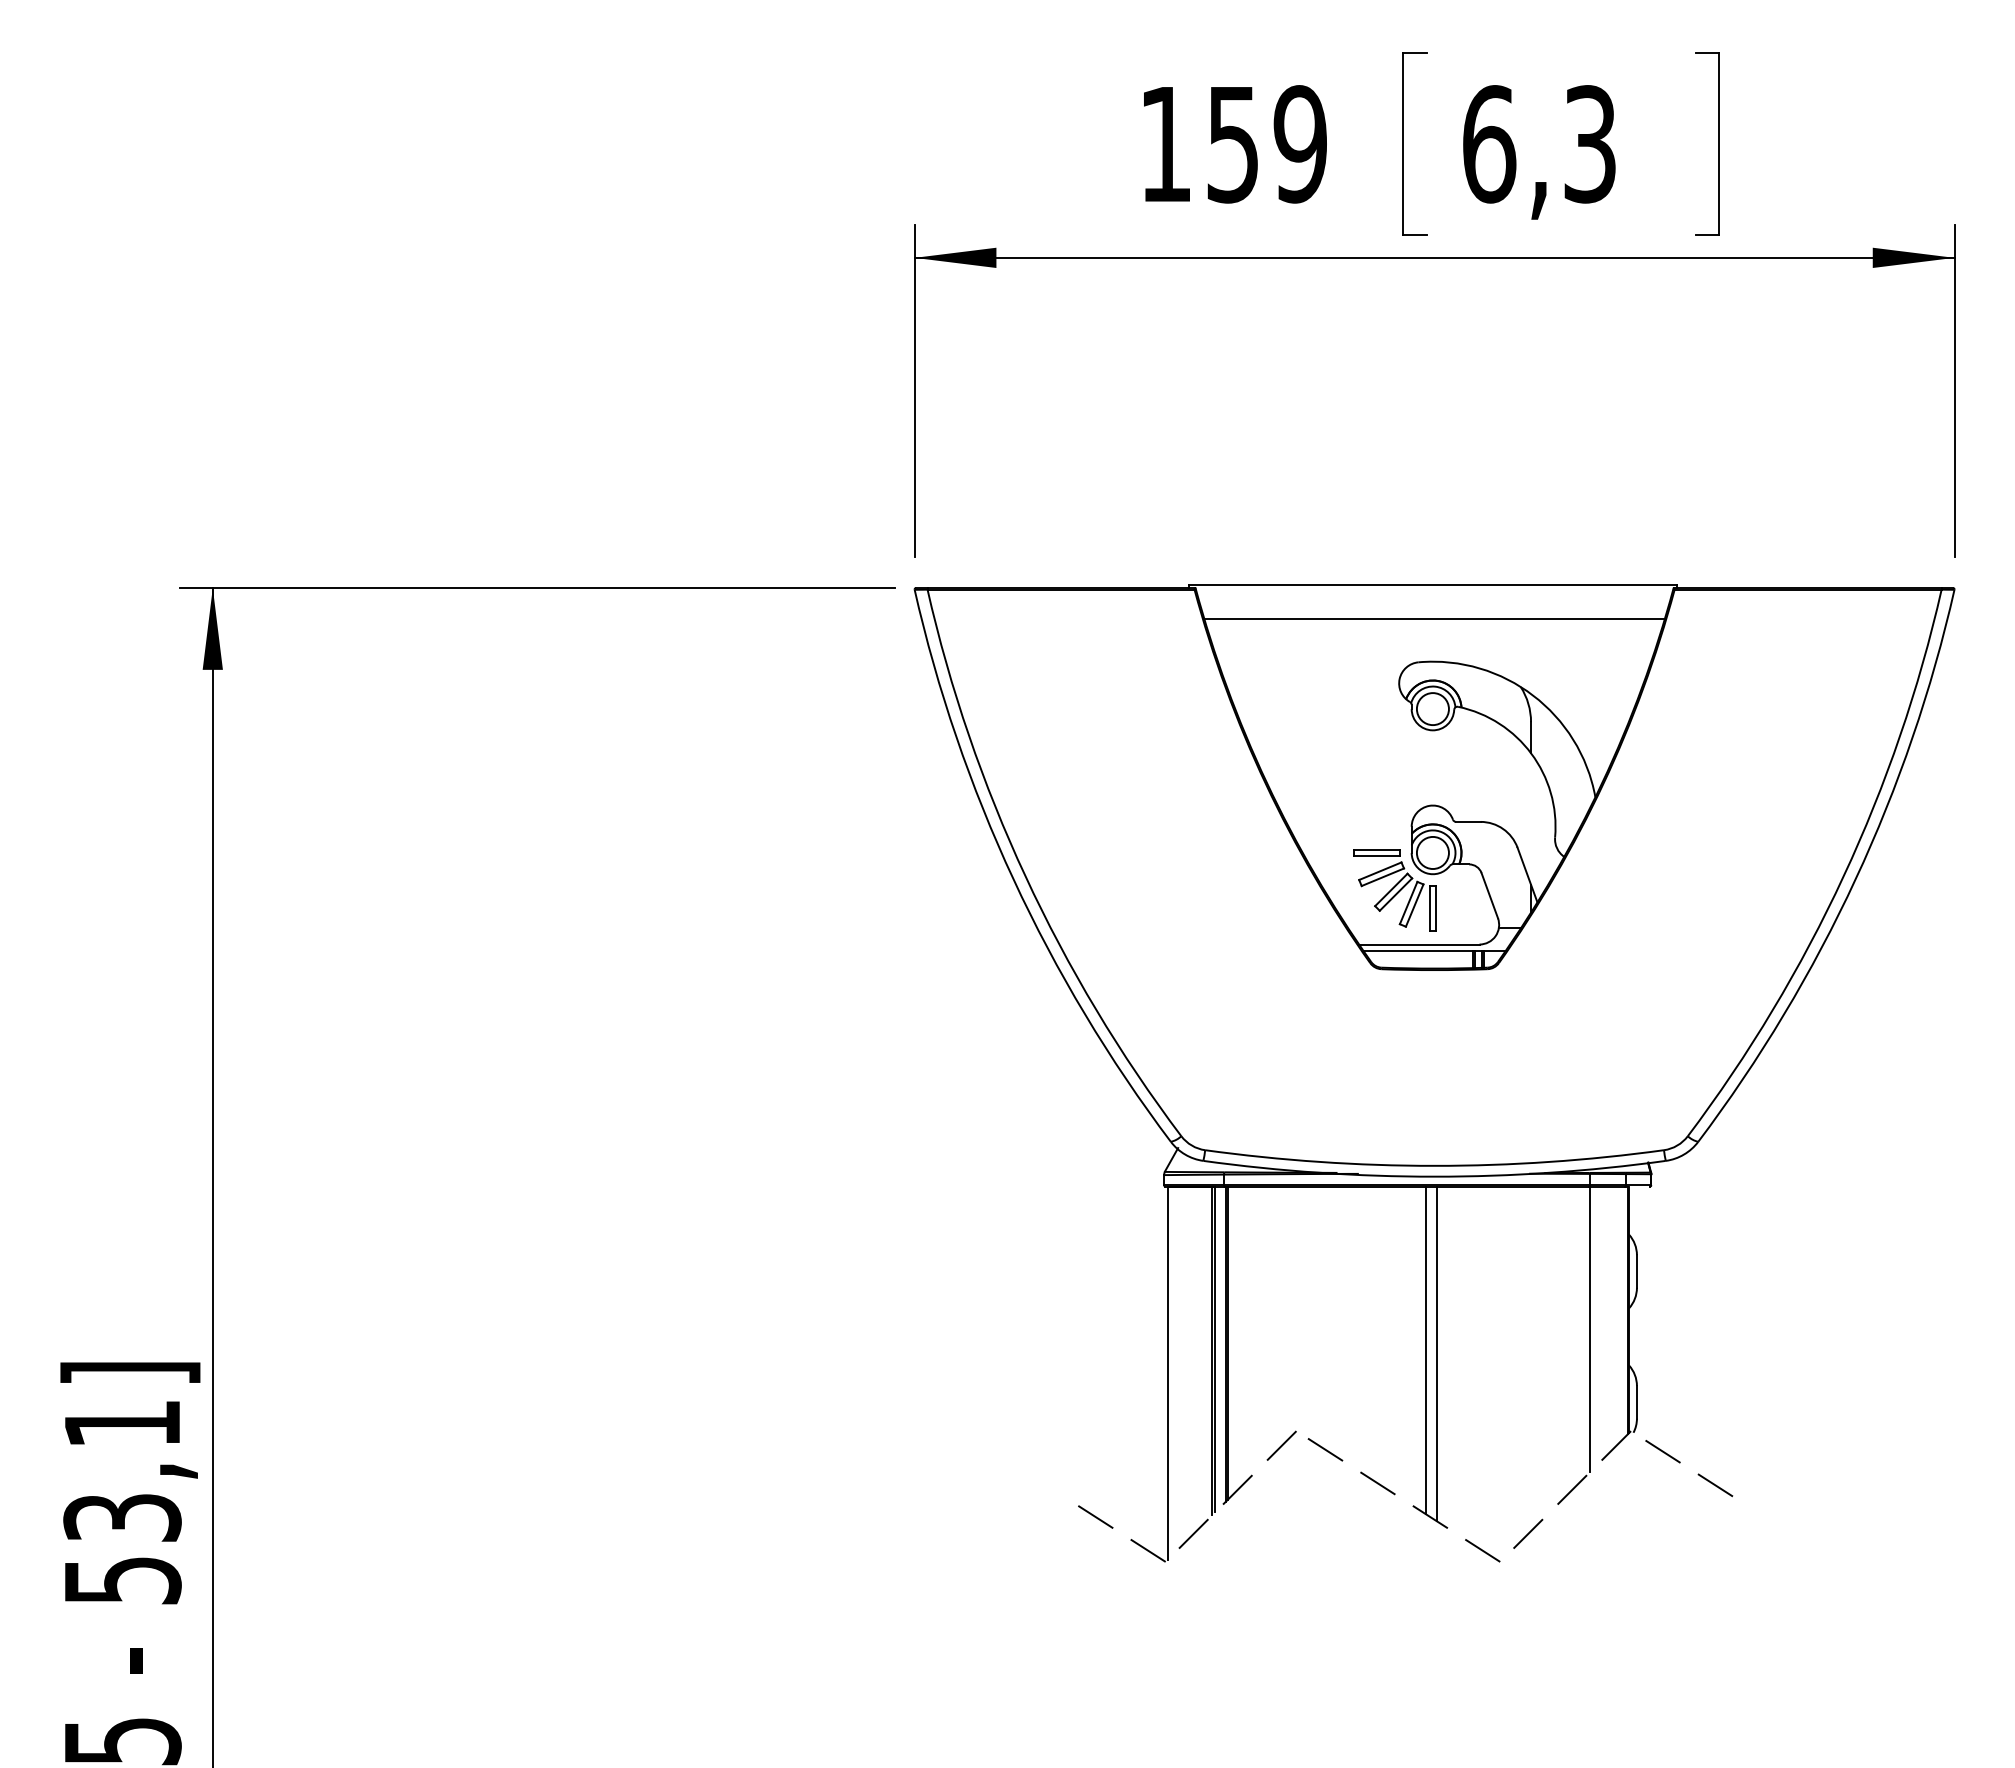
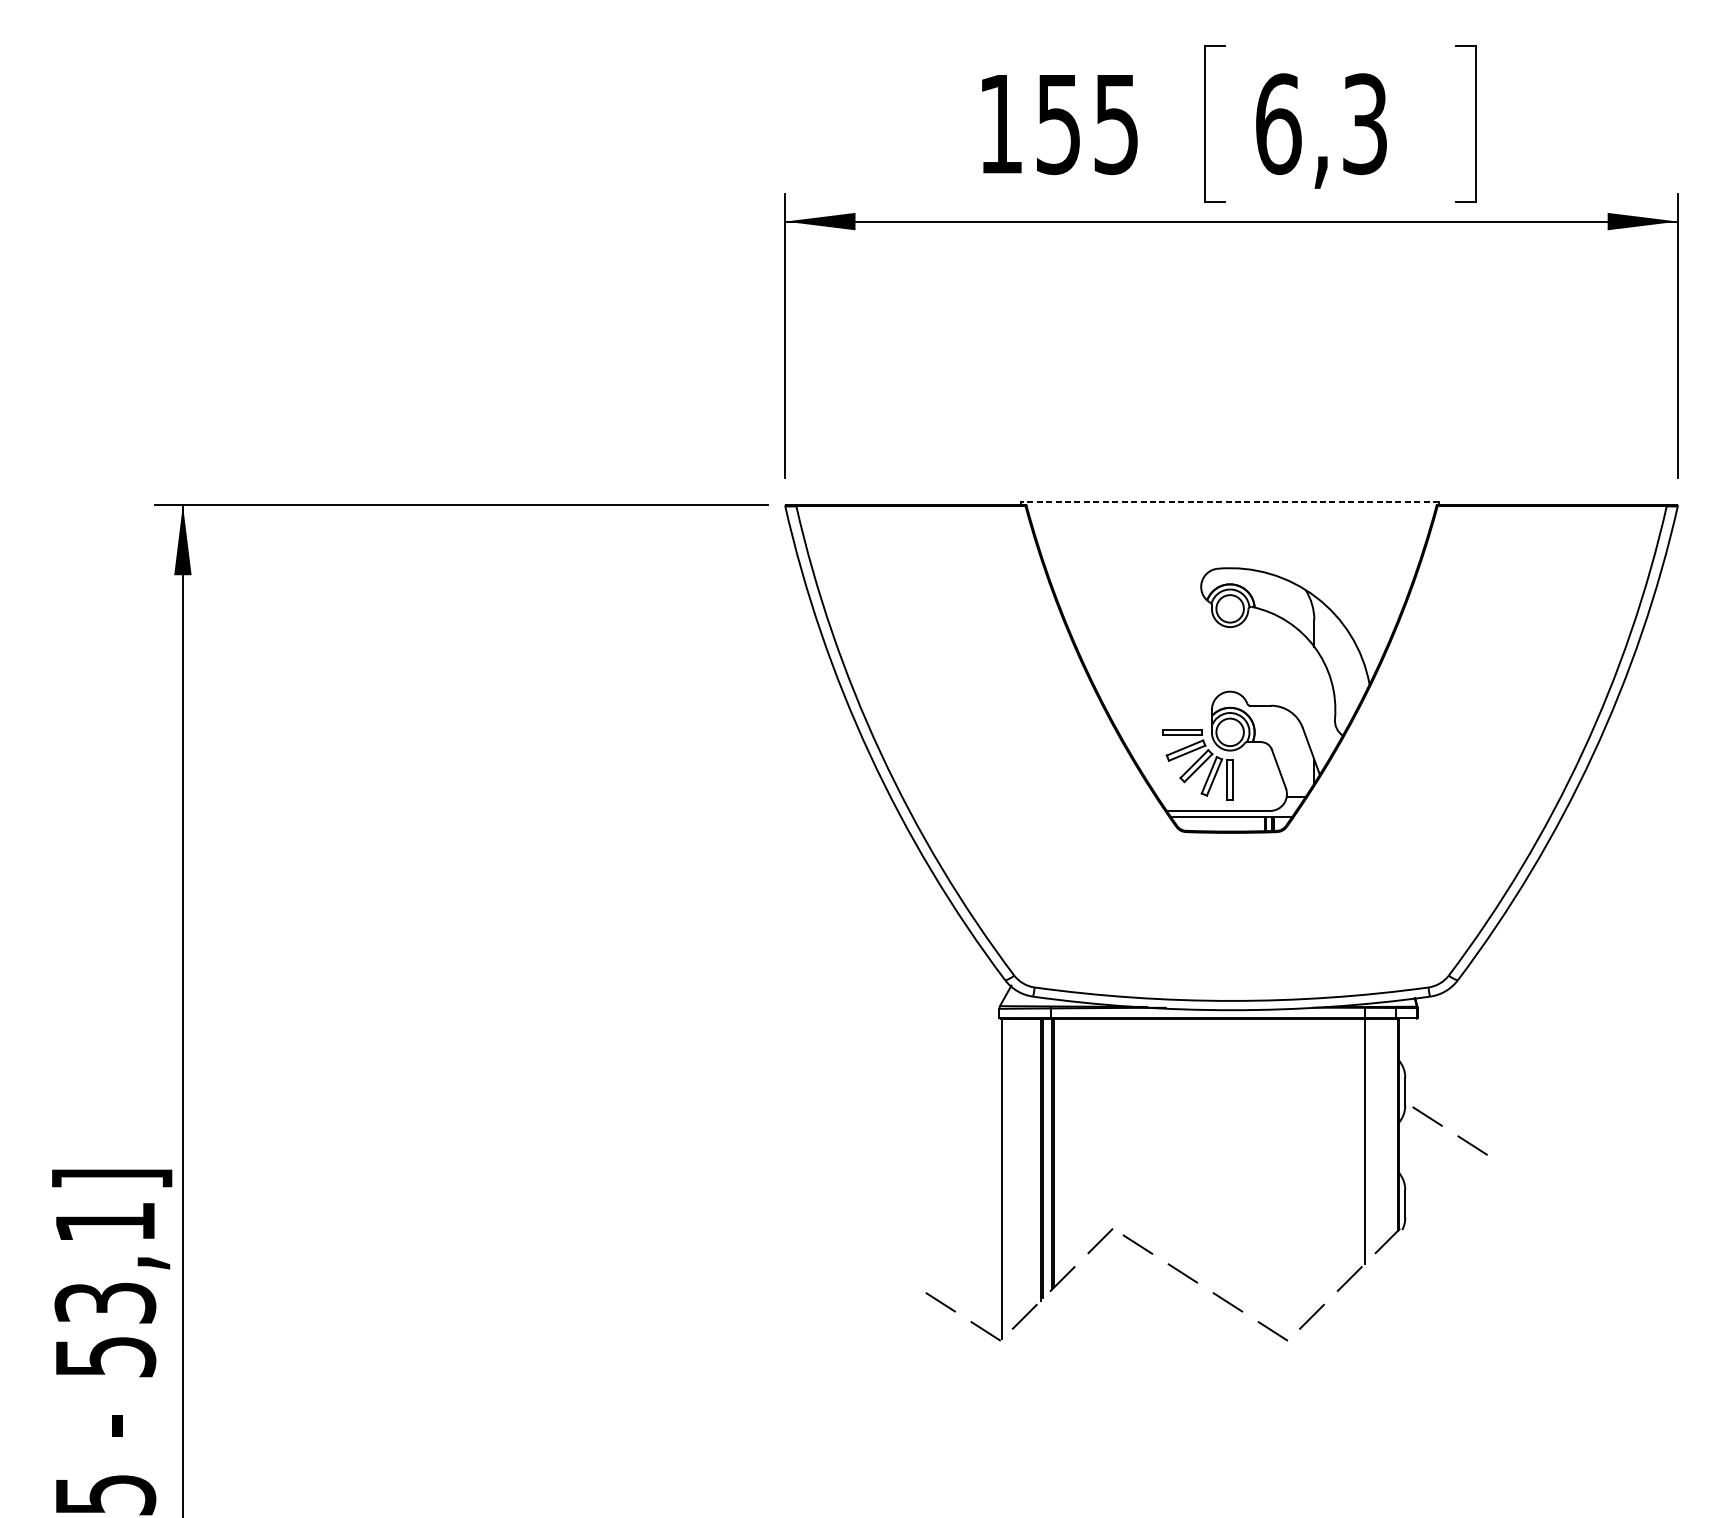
text: (1299, 144) -> (1115, 124), 159 -> 155
line: (1432, 584) -> (1229, 501), solid -> dashed
line: (1434, 618) -> (1231, 531), removed
line: (1425, 1350) -> (1223, 1159), removed
line: (1436, 1353) -> (1233, 1161), removed
line: (1697, 1474) -> (1457, 1136), moved

